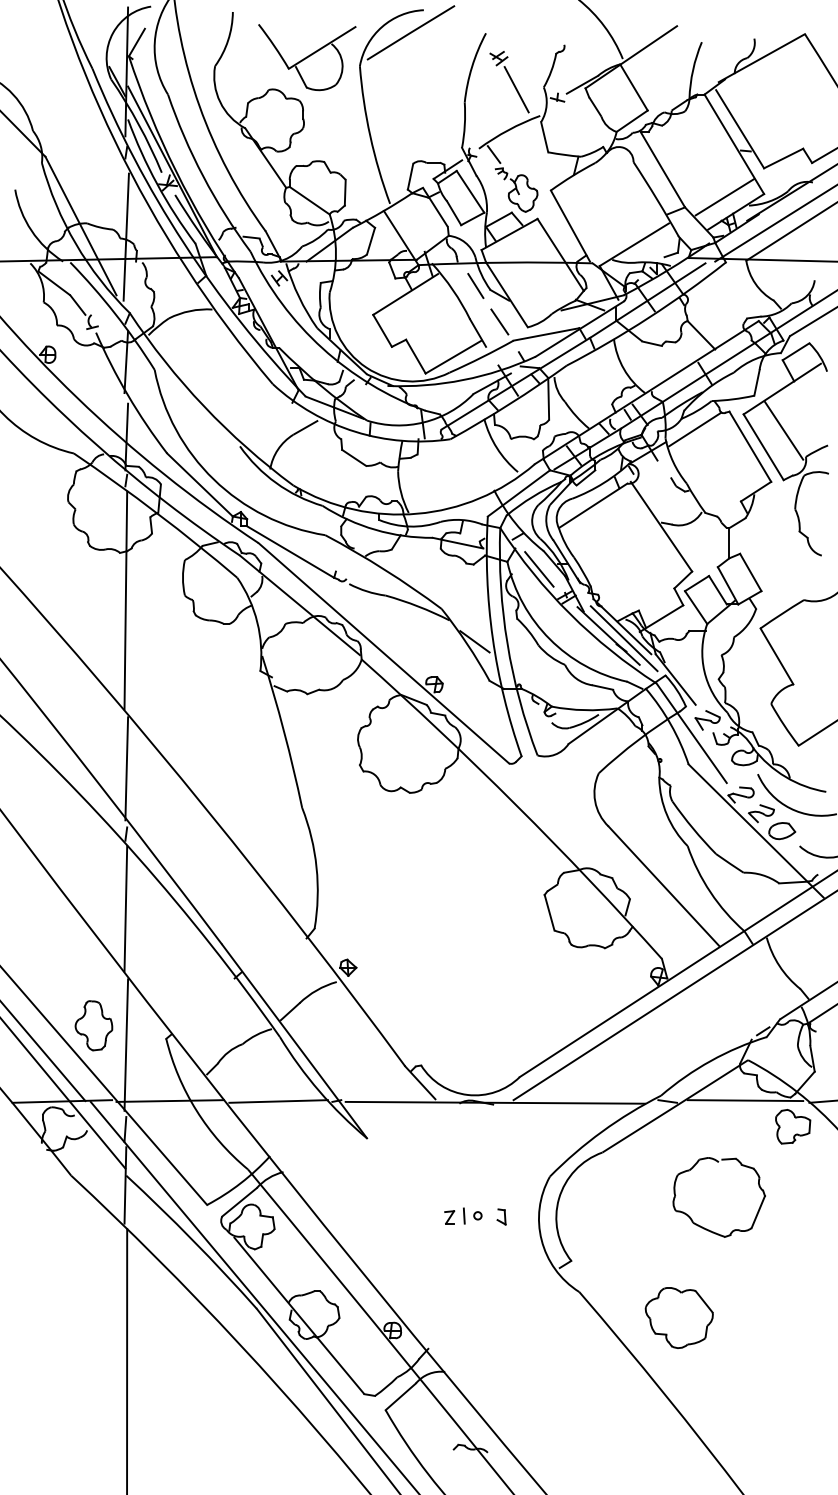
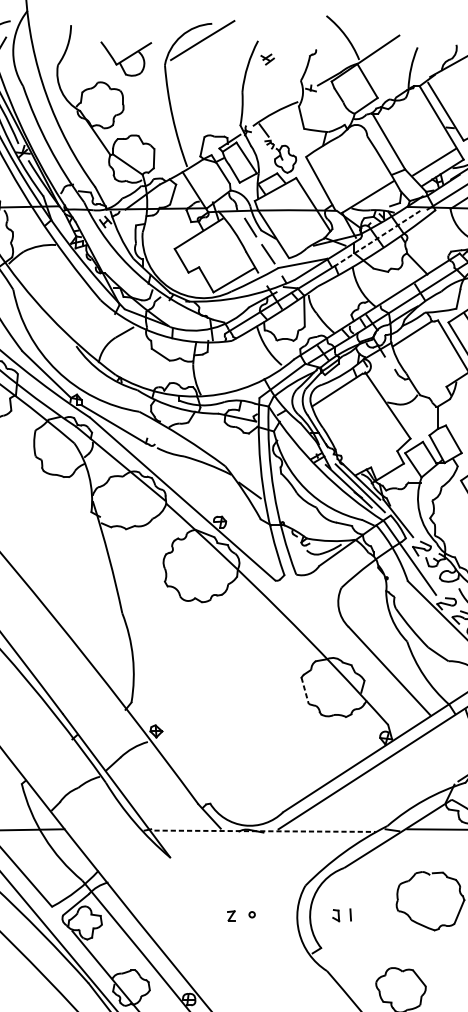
part: (307, 57) -> (126, 58), size x0.7
line: (516, 89) -> (280, 82), removed
line: (647, 300) -> (377, 238), solid -> dashed
line: (539, 569) -> (297, 437), removed
line: (549, 913) -> (305, 691), solid -> dashed
line: (278, 1101) -> (104, 830), removed
line: (495, 1102) -> (265, 831), solid -> dashed
line: (464, 1215) -> (350, 914), moved
part: (501, 1216) -> (336, 915), moved

